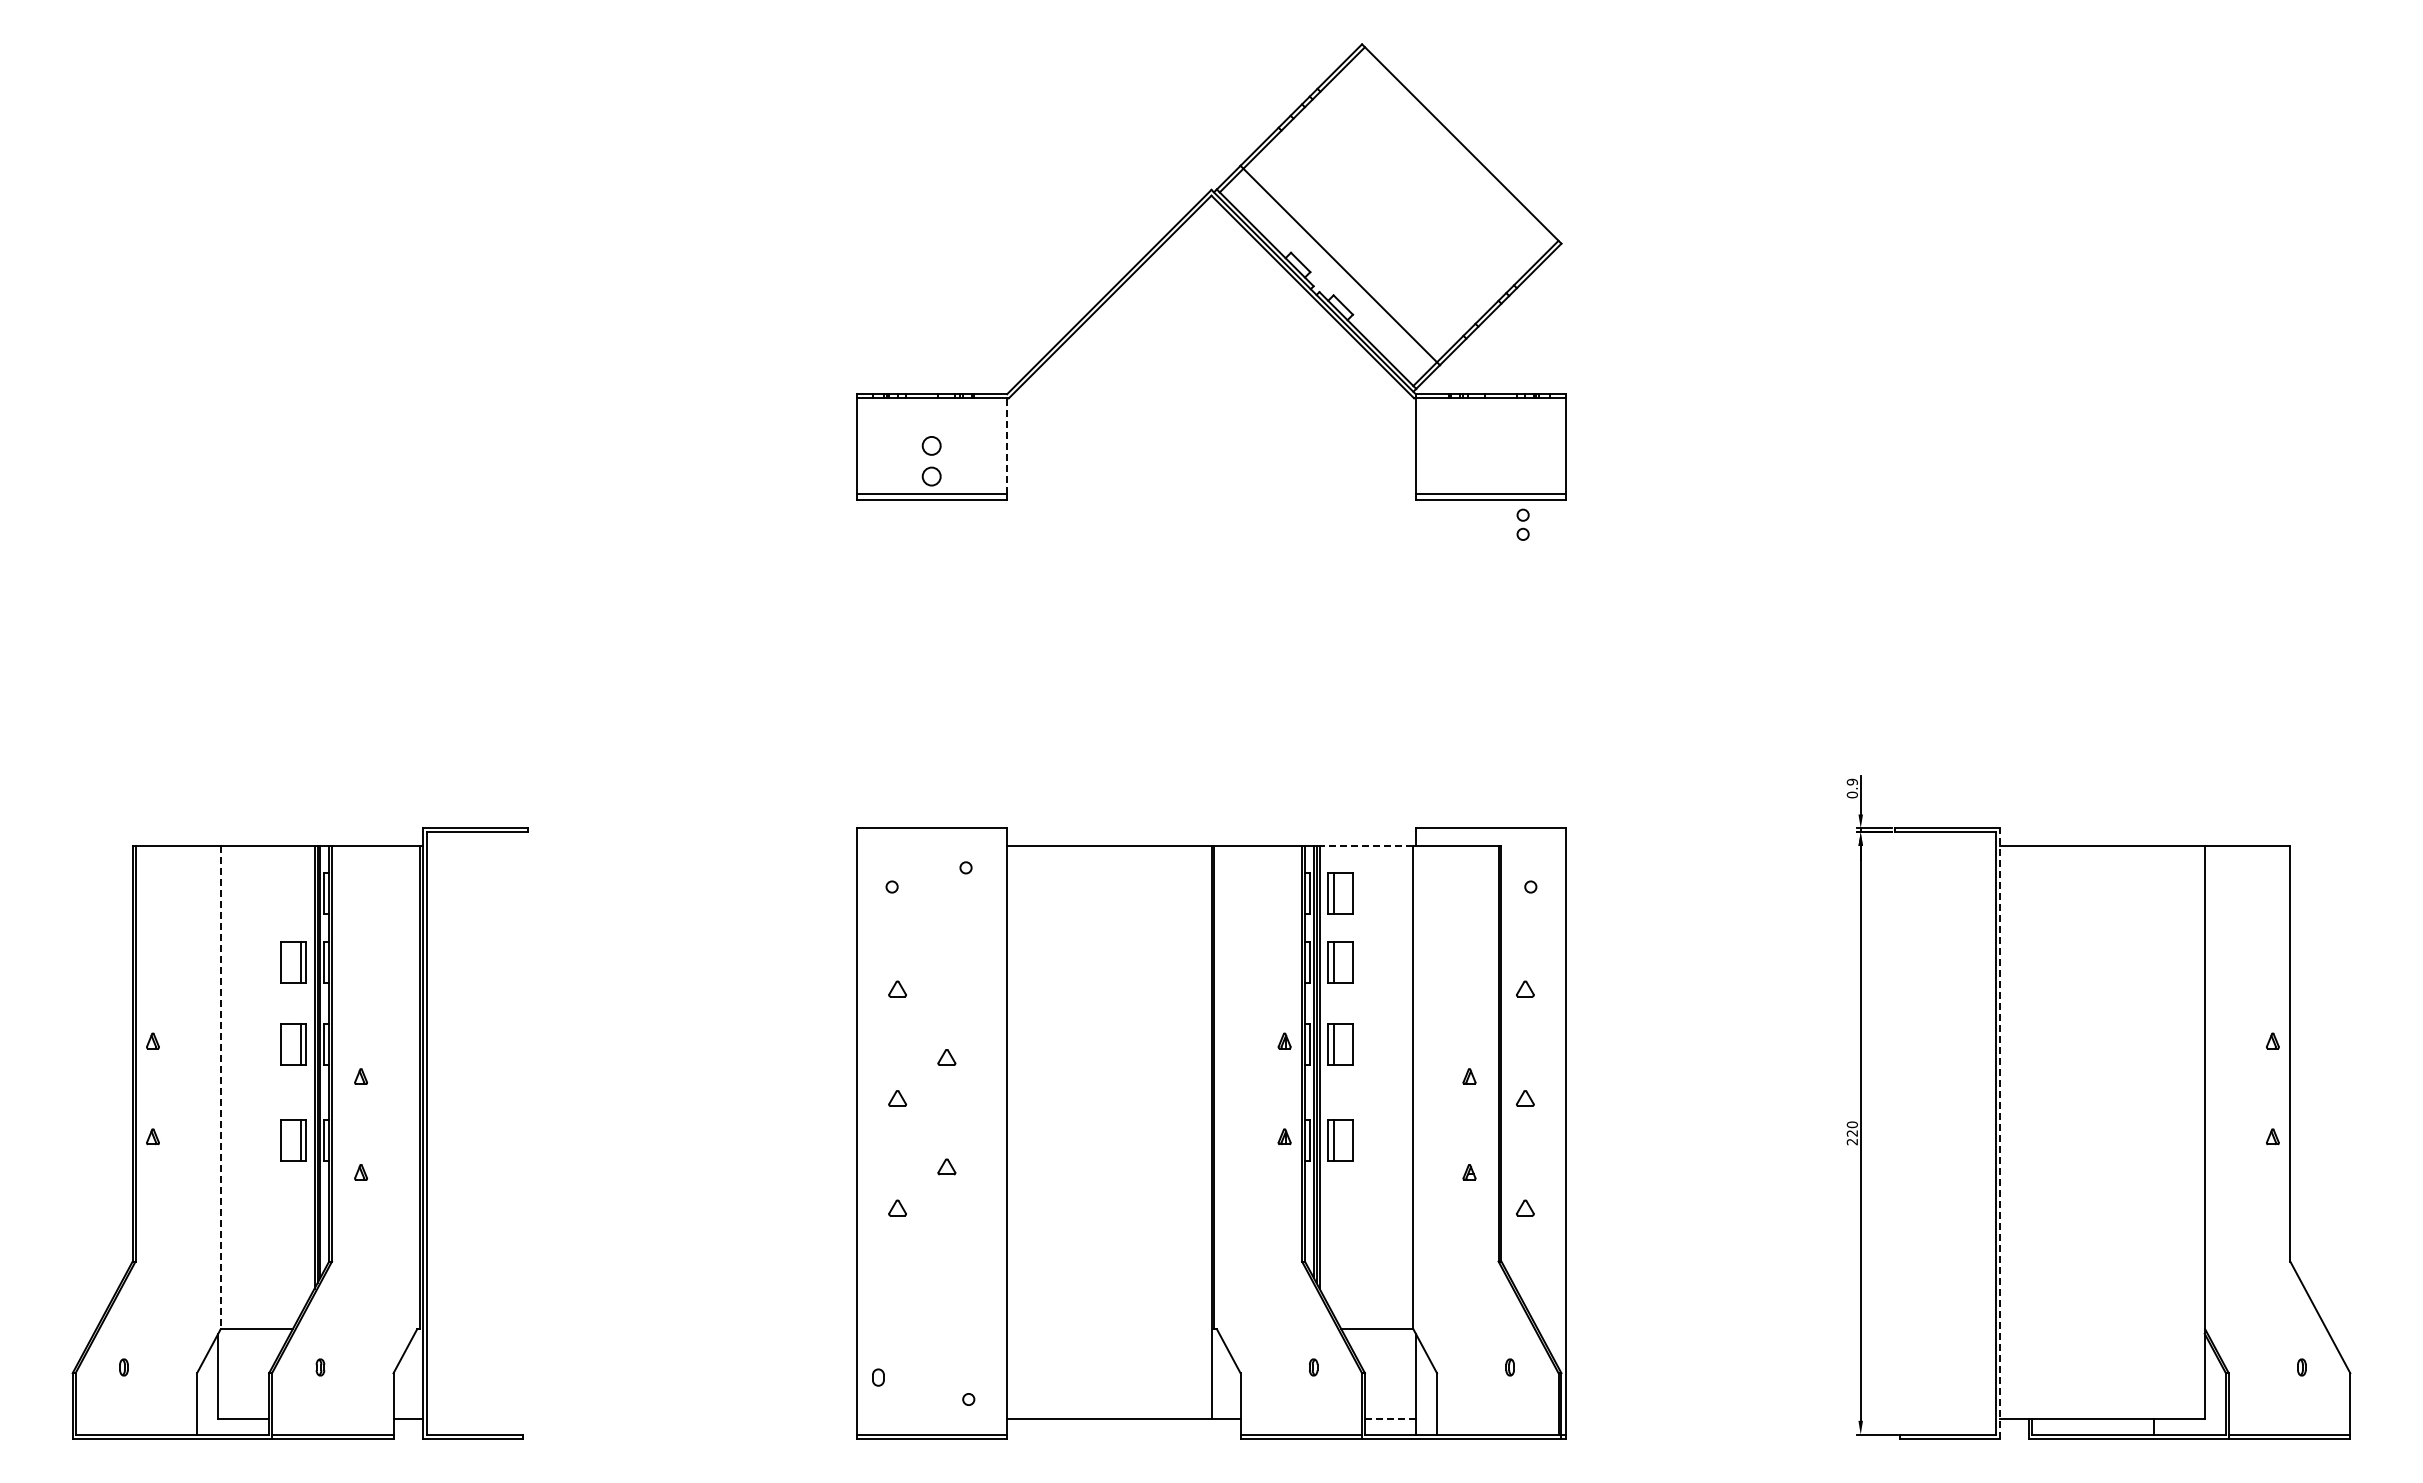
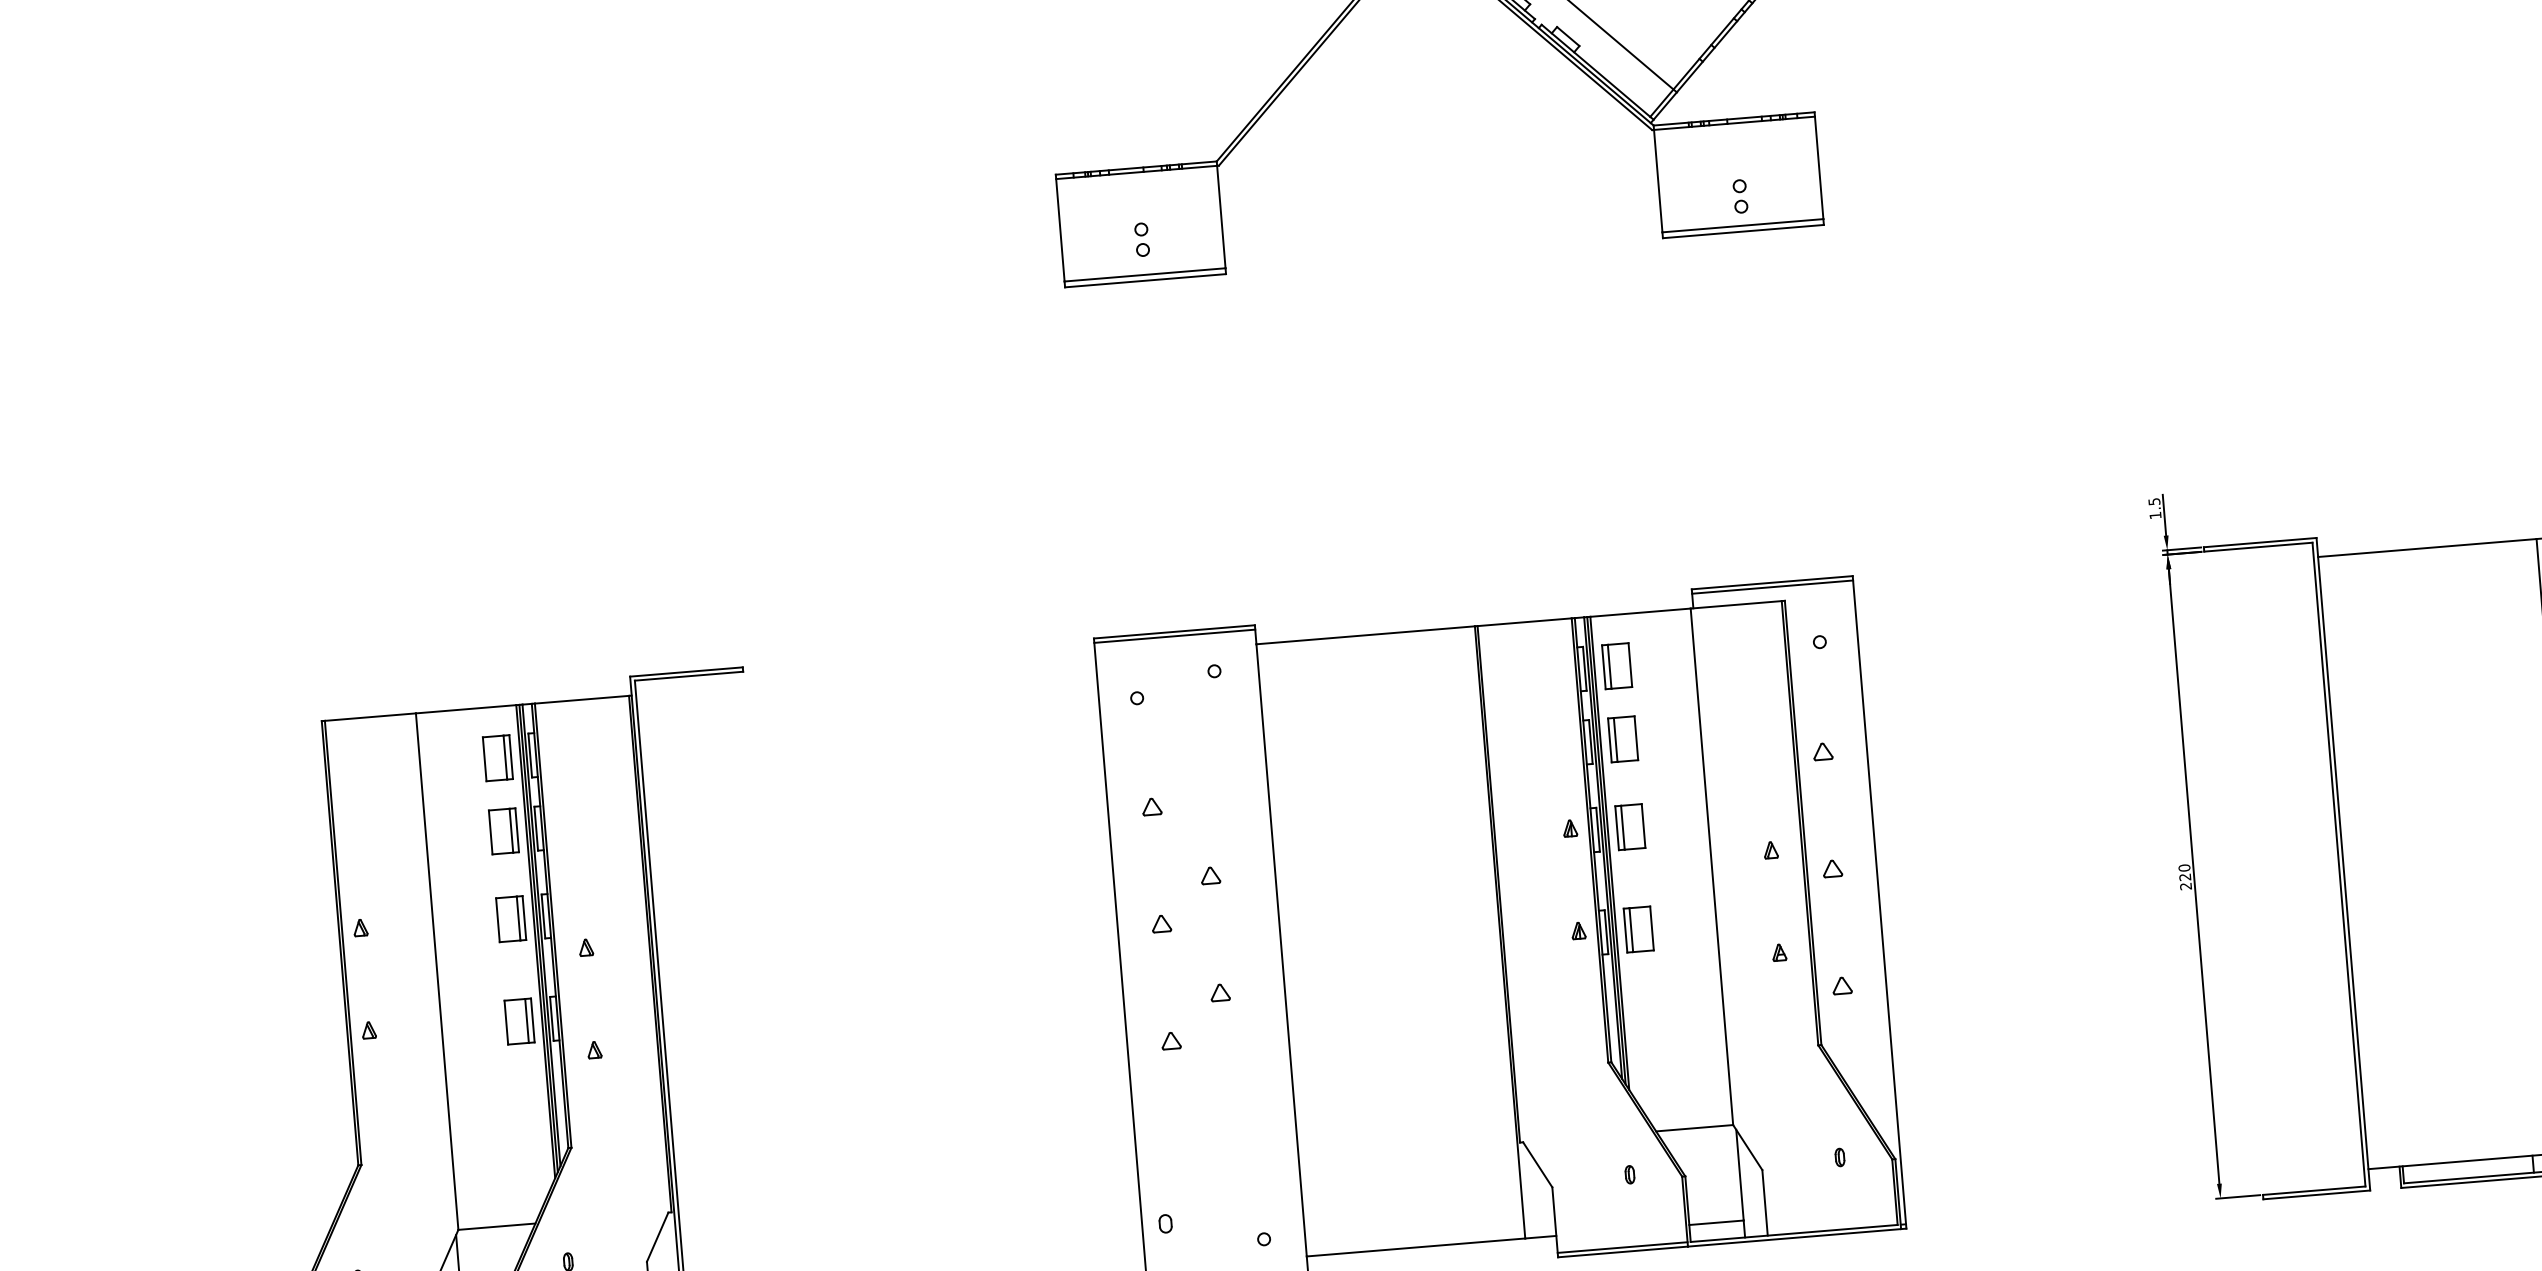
line: (1007, 444) -> (1221, 215), dashed -> solid
part: (931, 461) -> (1141, 239), size x0.62
part: (1522, 524) -> (1739, 196), moved
text: (1851, 788) -> (2153, 508), 0.9 -> 1.5
line: (931, 832) -> (1174, 636), added
line: (1490, 832) -> (1771, 587), added
line: (1366, 845) -> (1640, 612), dashed -> solid
part: (293, 893) -> (497, 757), added
line: (220, 1087) -> (436, 971), dashed -> solid
line: (2000, 1132) -> (2343, 863), dashed -> solid
line: (1389, 1418) -> (1715, 1222), dashed -> solid

